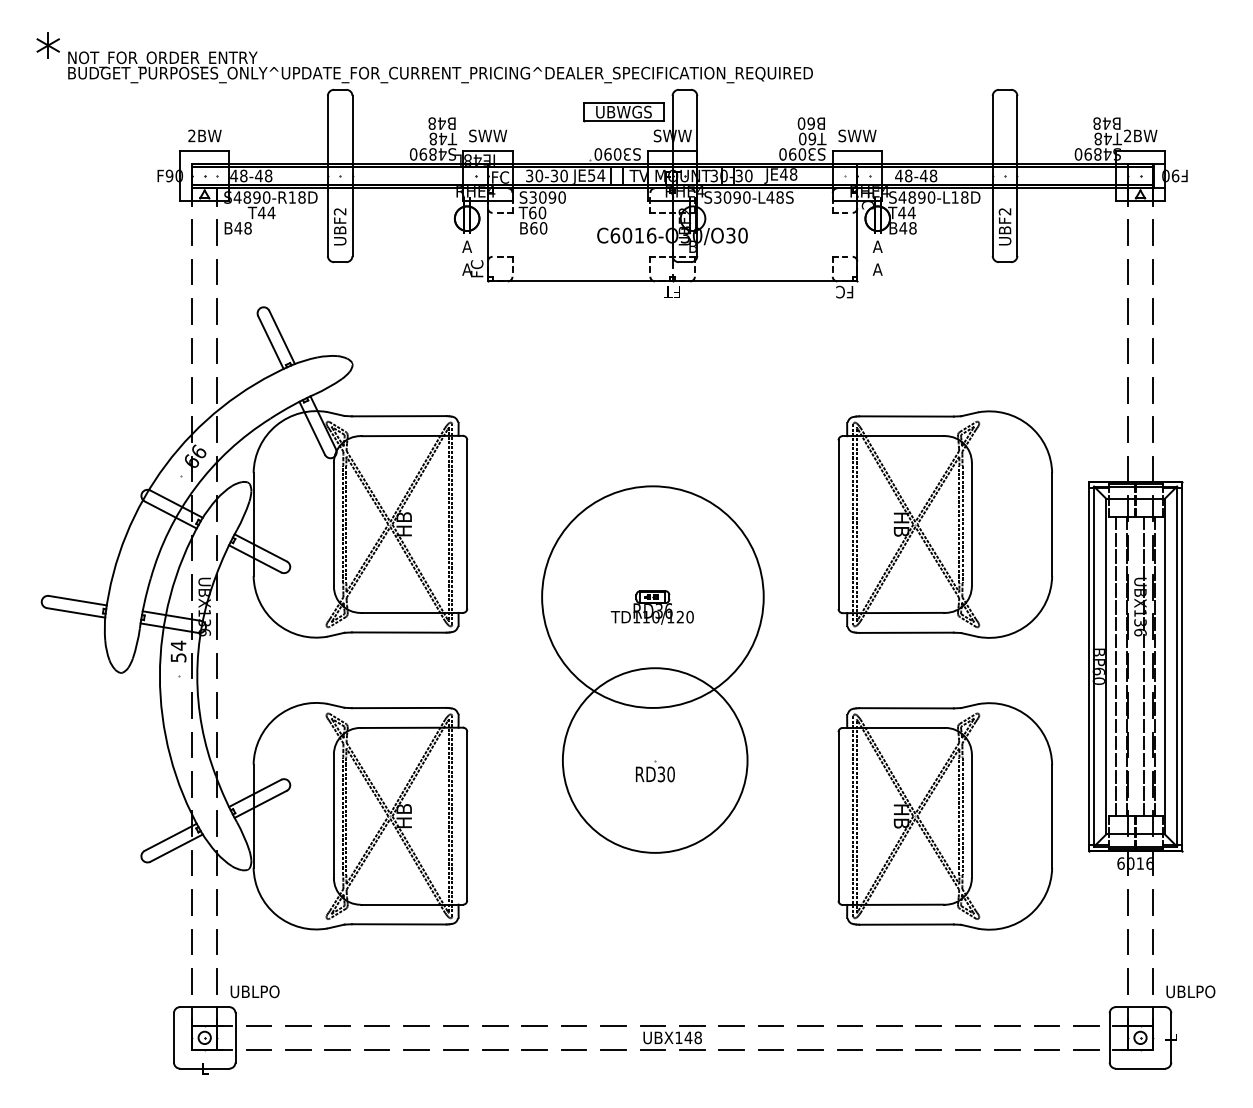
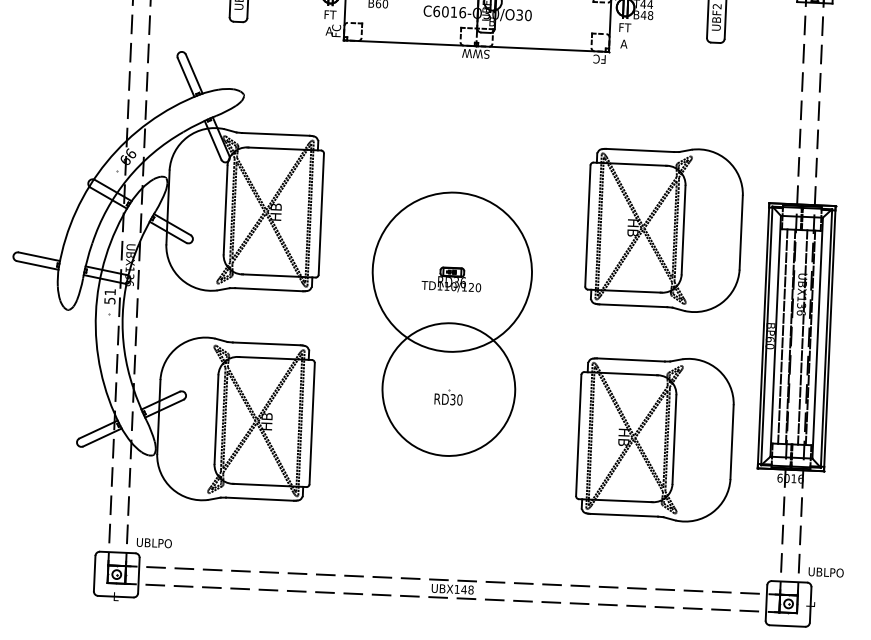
text: (467, 246) -> (330, 14), A -> FT
text: (878, 246) -> (625, 27), A -> FT
text: (672, 291) -> (475, 53), FT -> SWW
text: (178, 645) -> (110, 292), 54 -> 51

